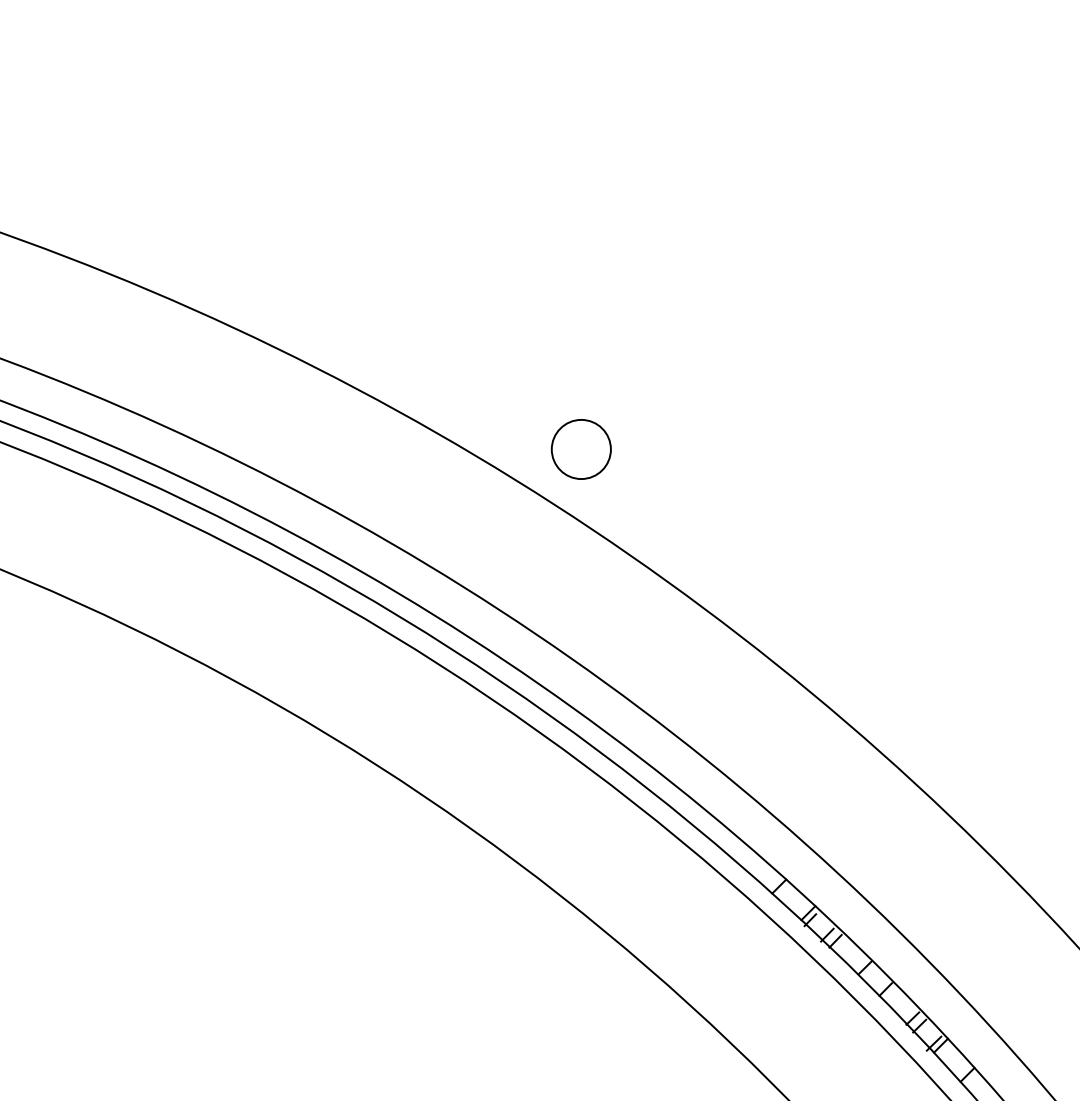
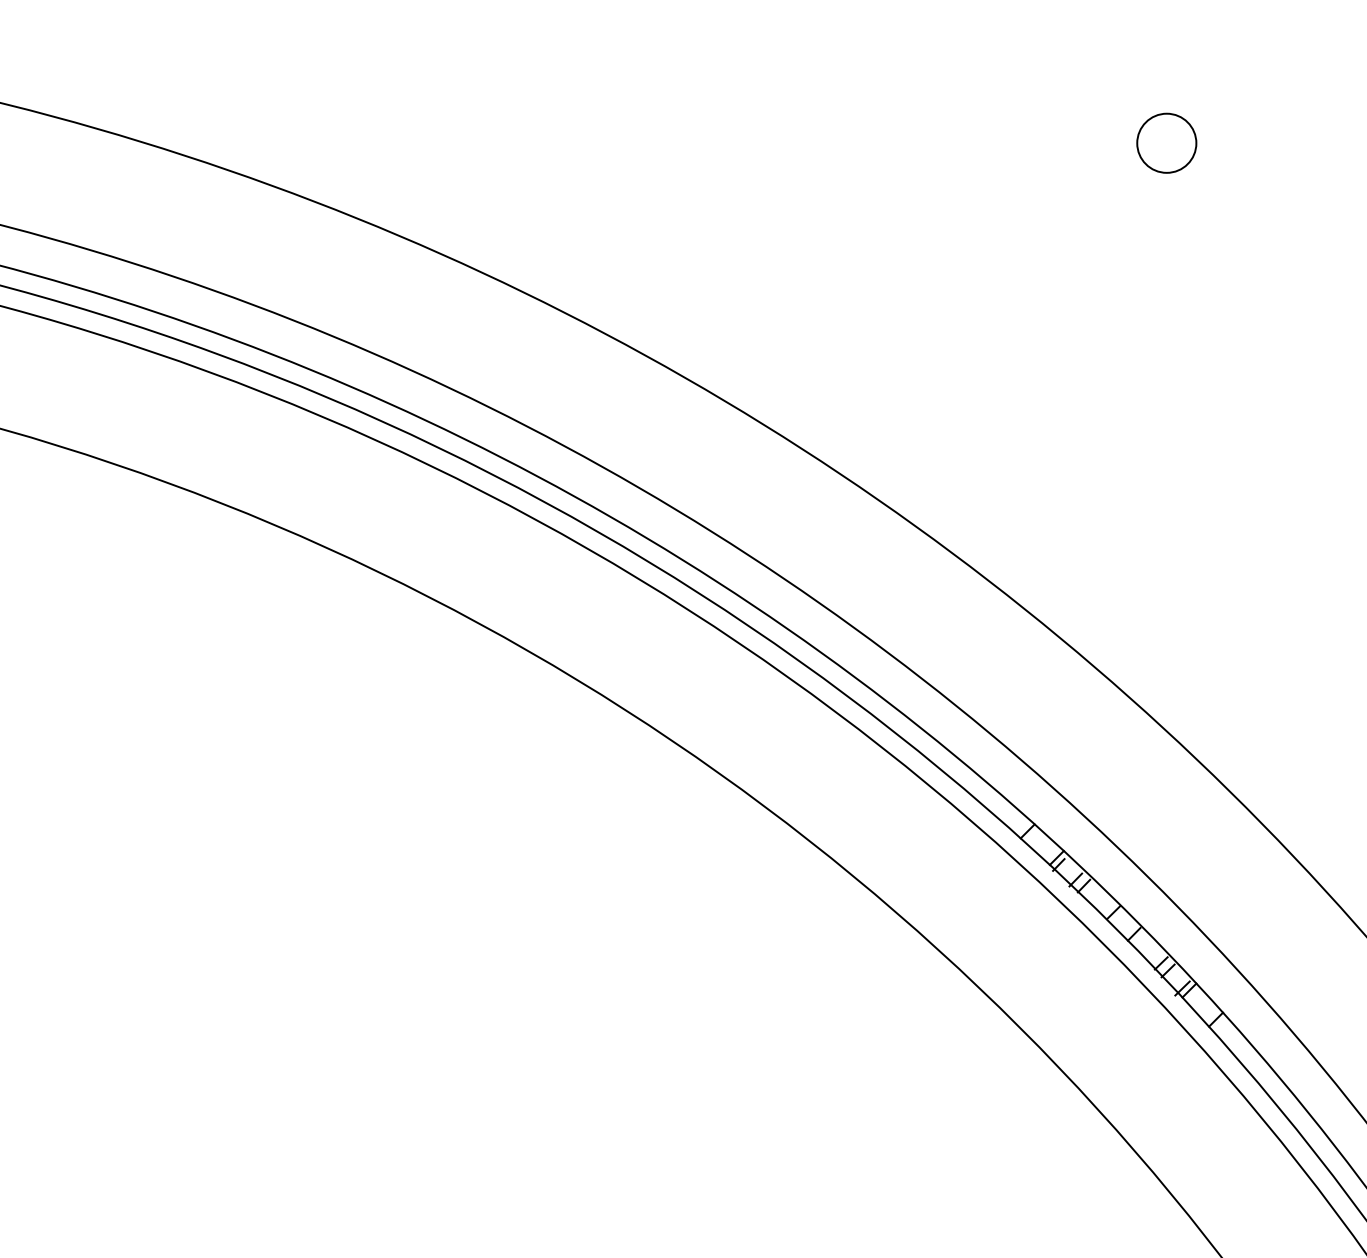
circle: (581, 448) -> (1166, 142), moved

